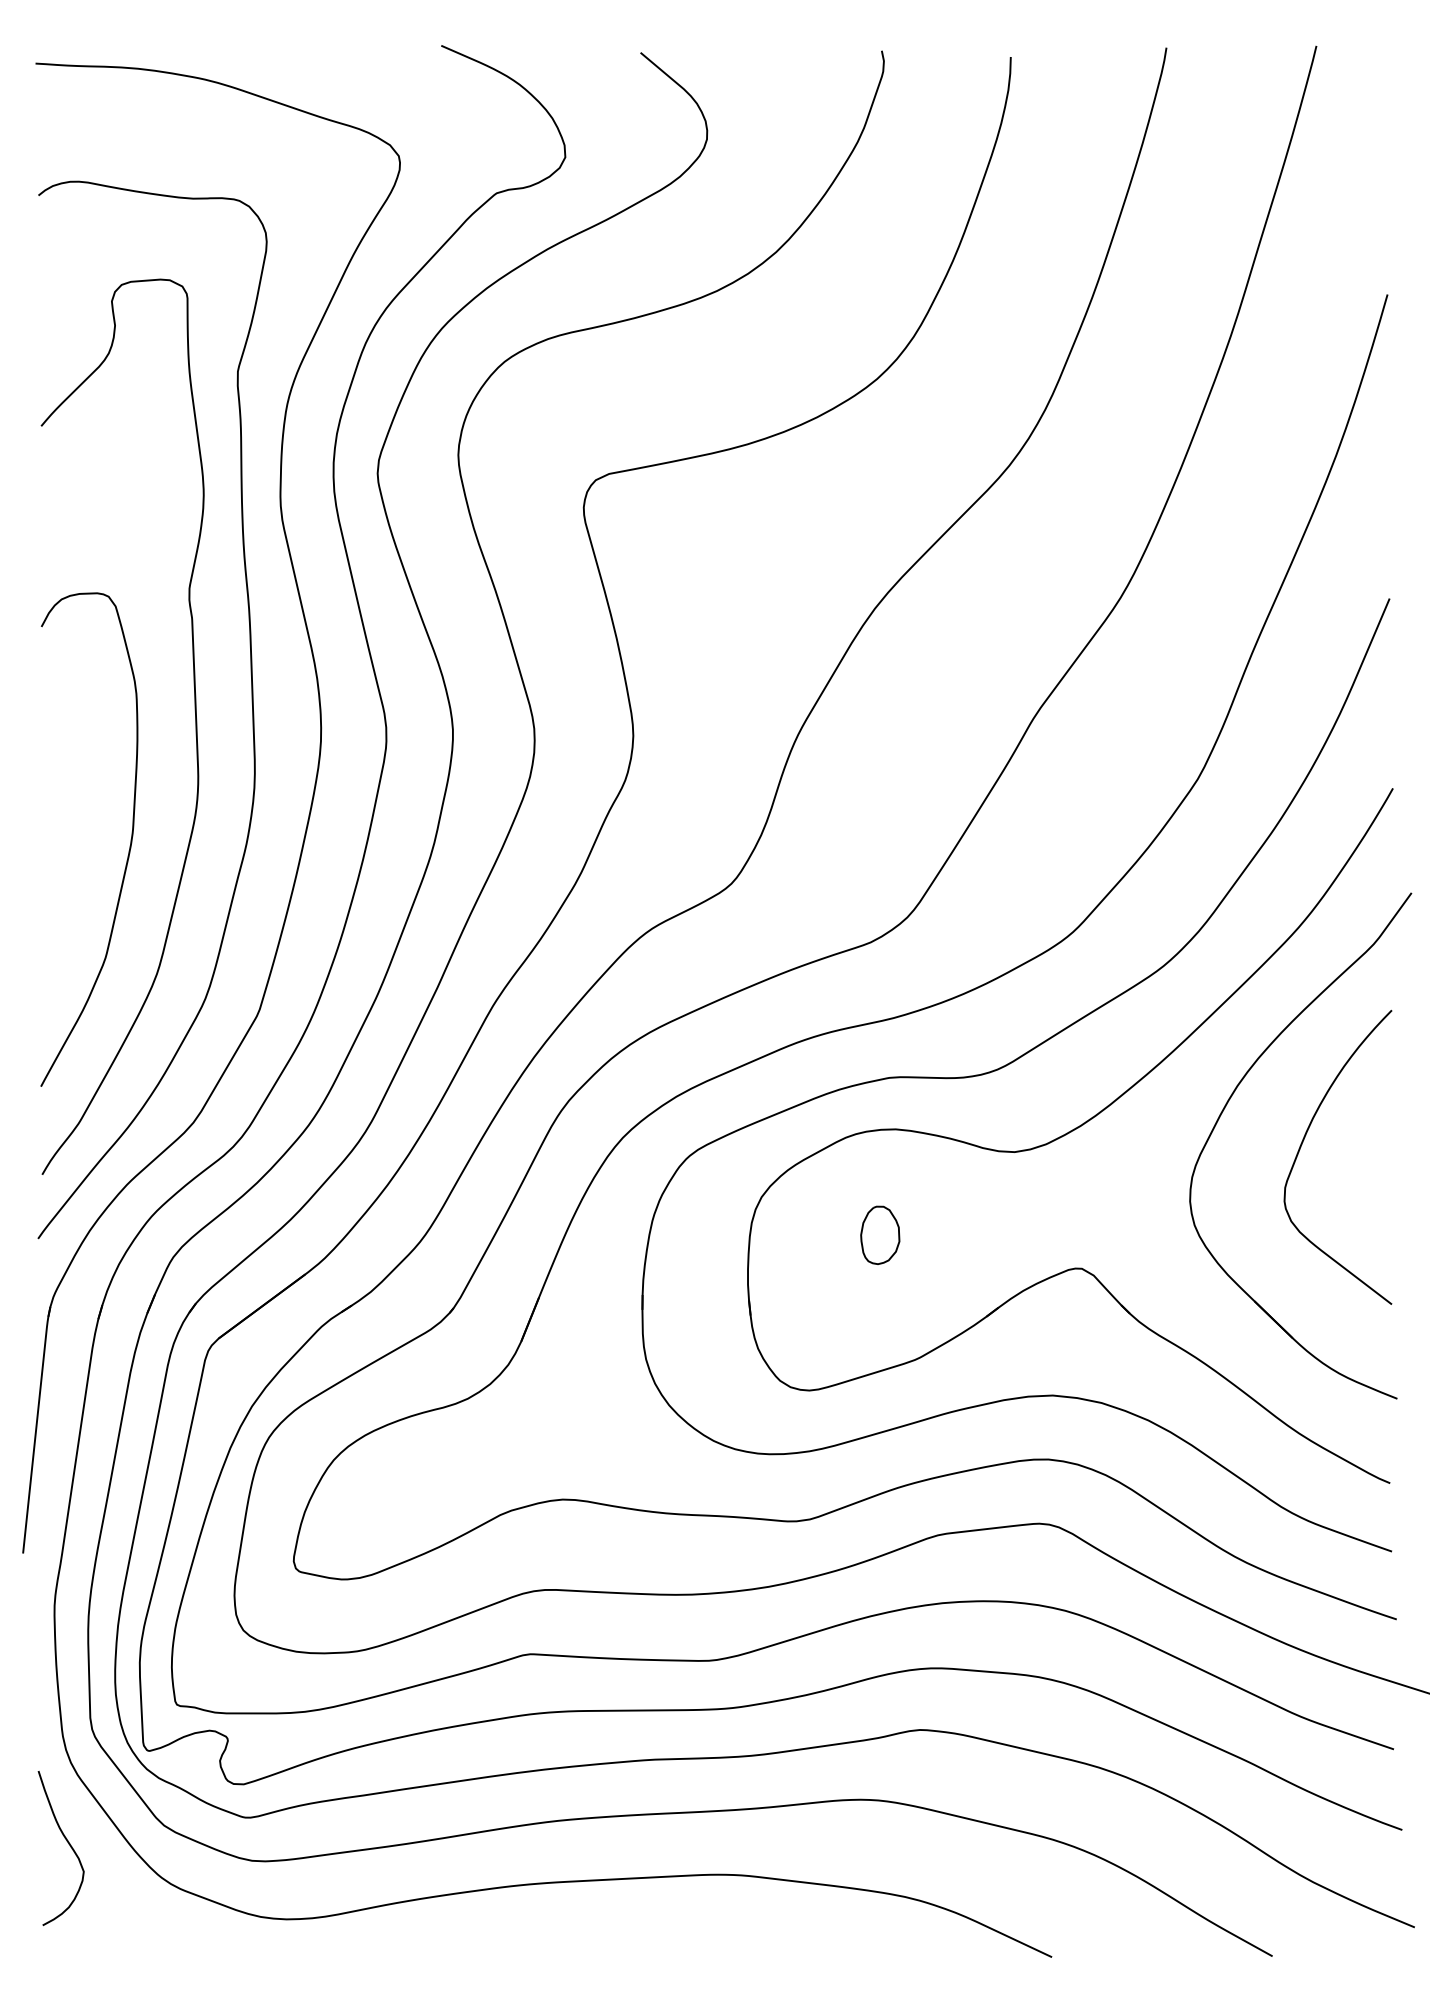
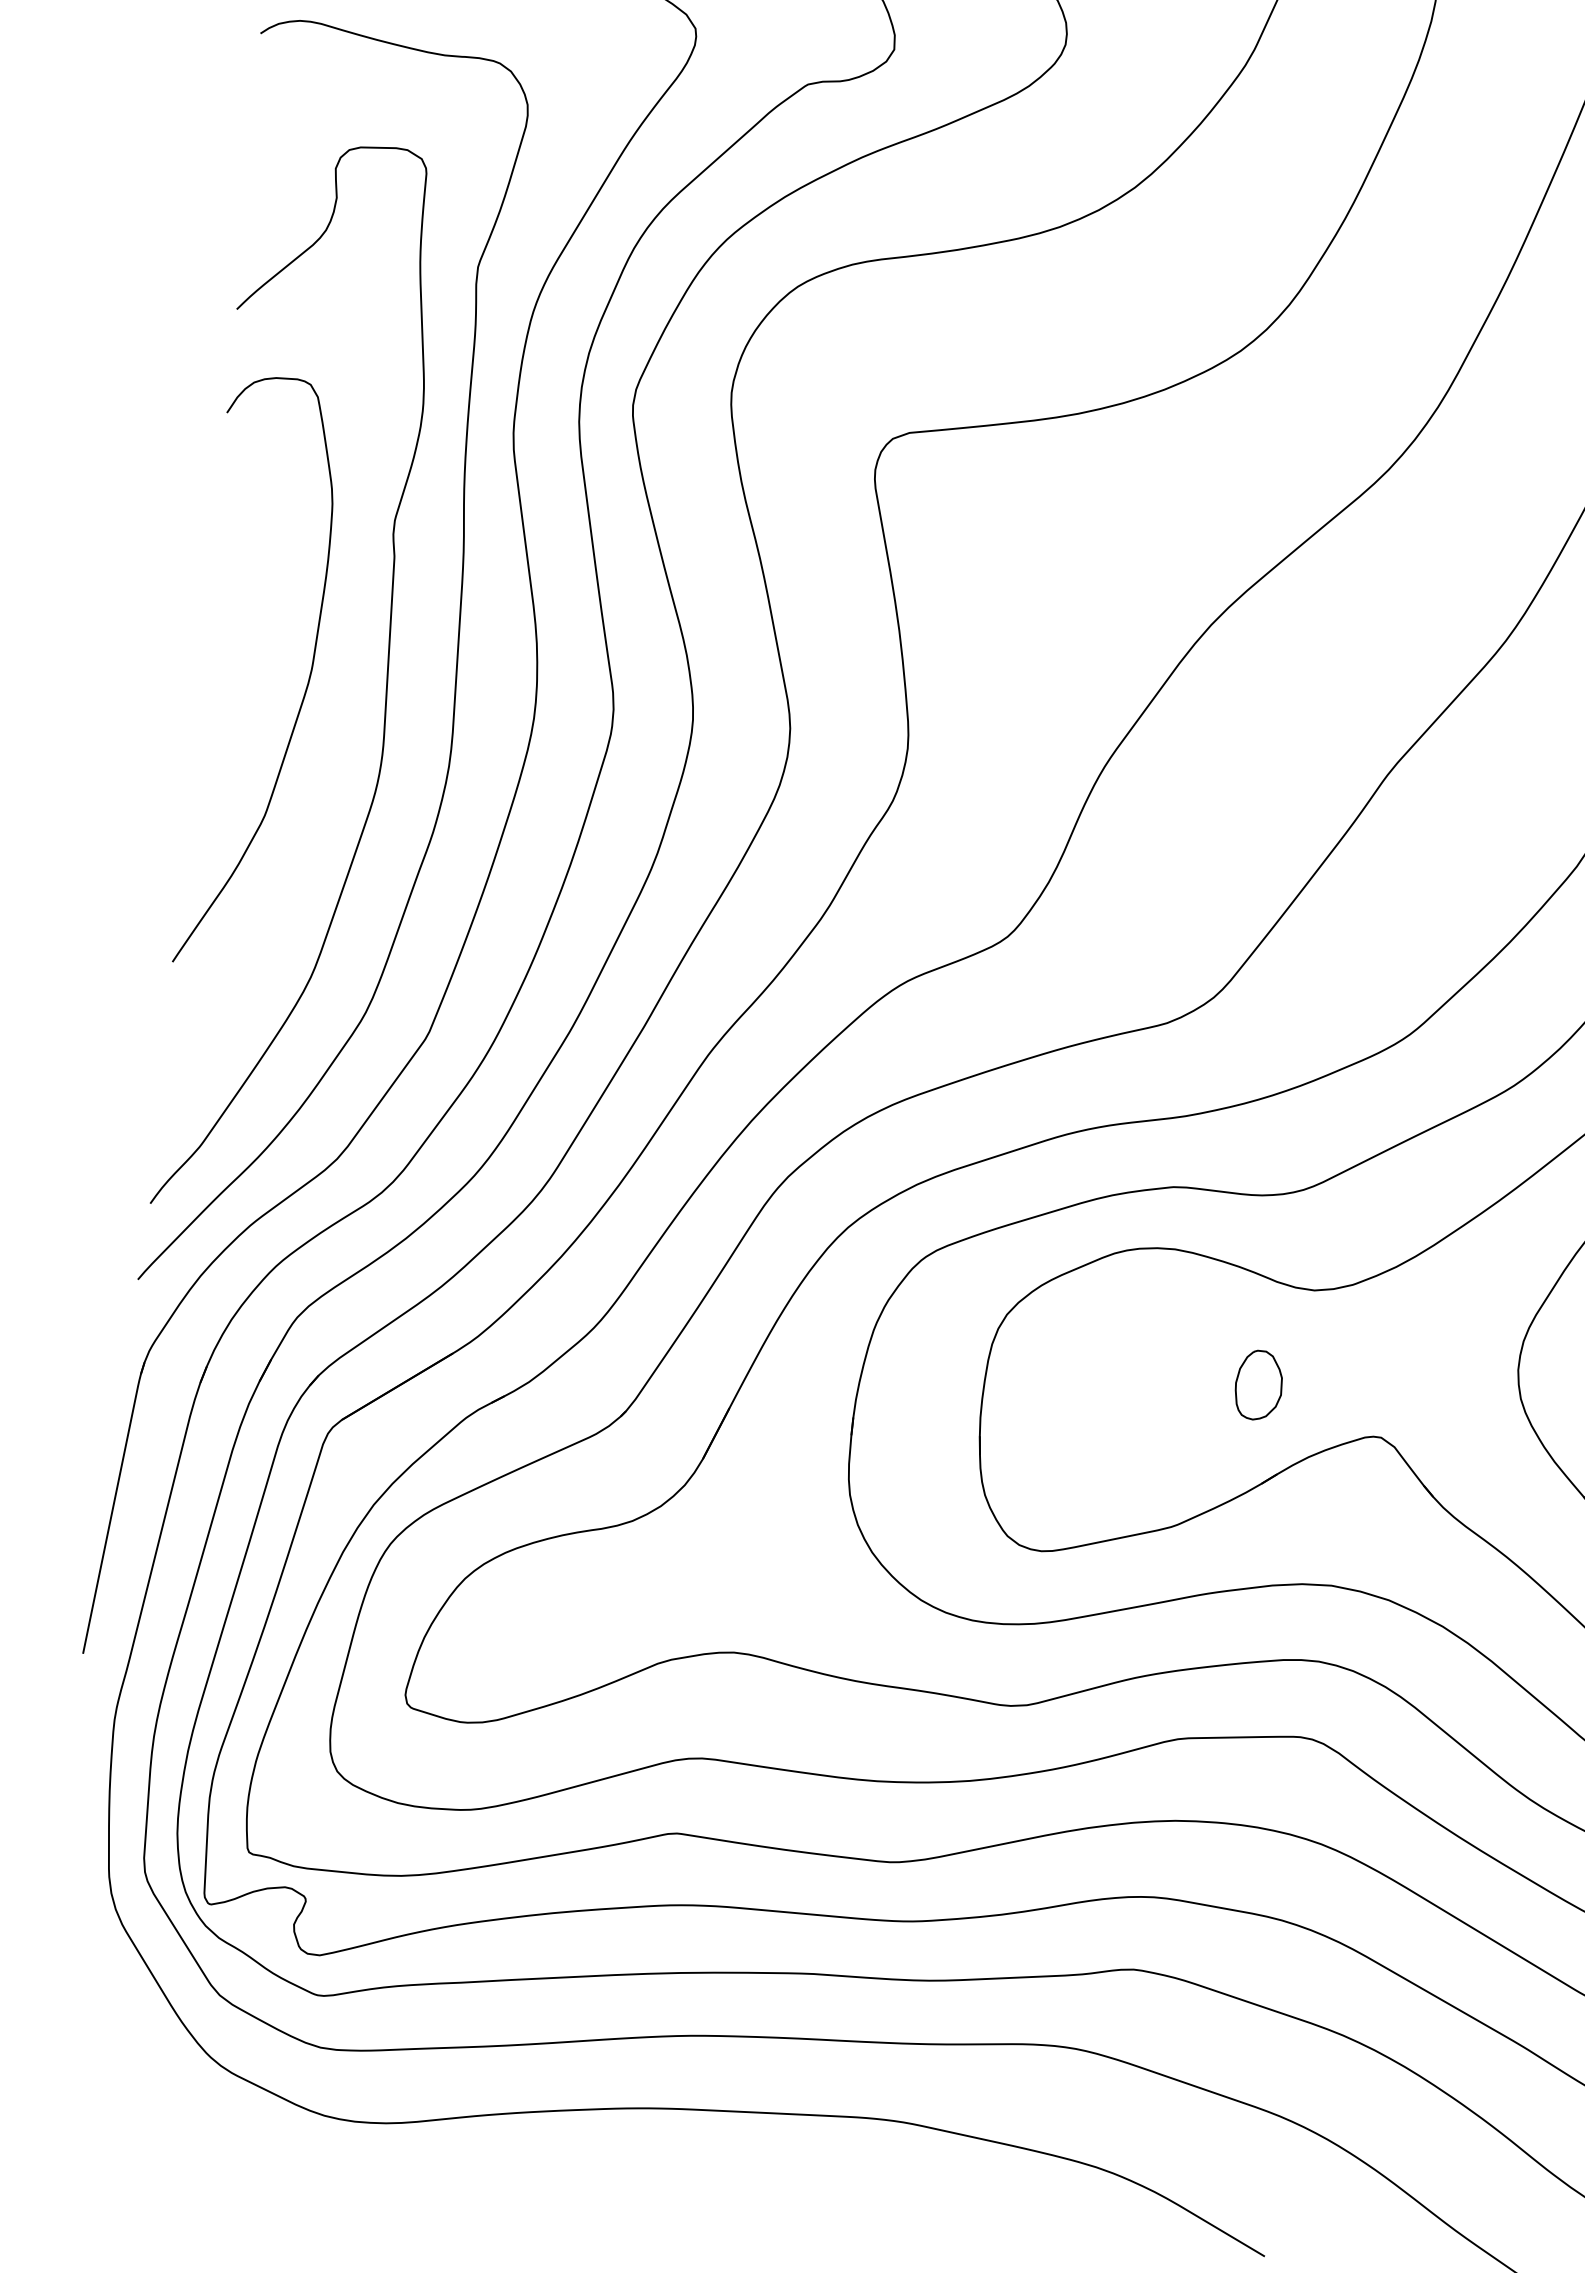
curve: (129, 845) -> (306, 684), moved
part: (880, 1234) -> (1259, 1384), moved
curve: (68, 1844) -> (103, 2006), removed

